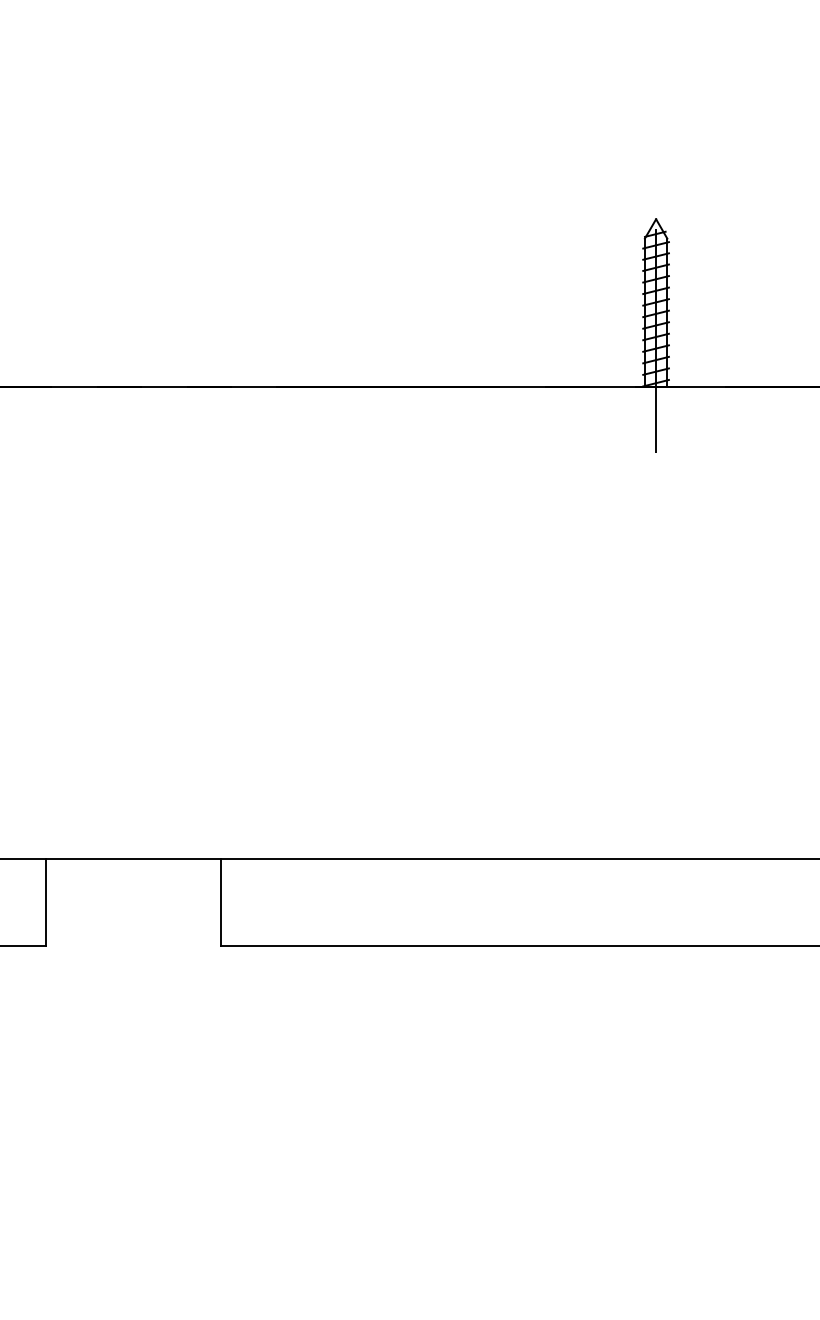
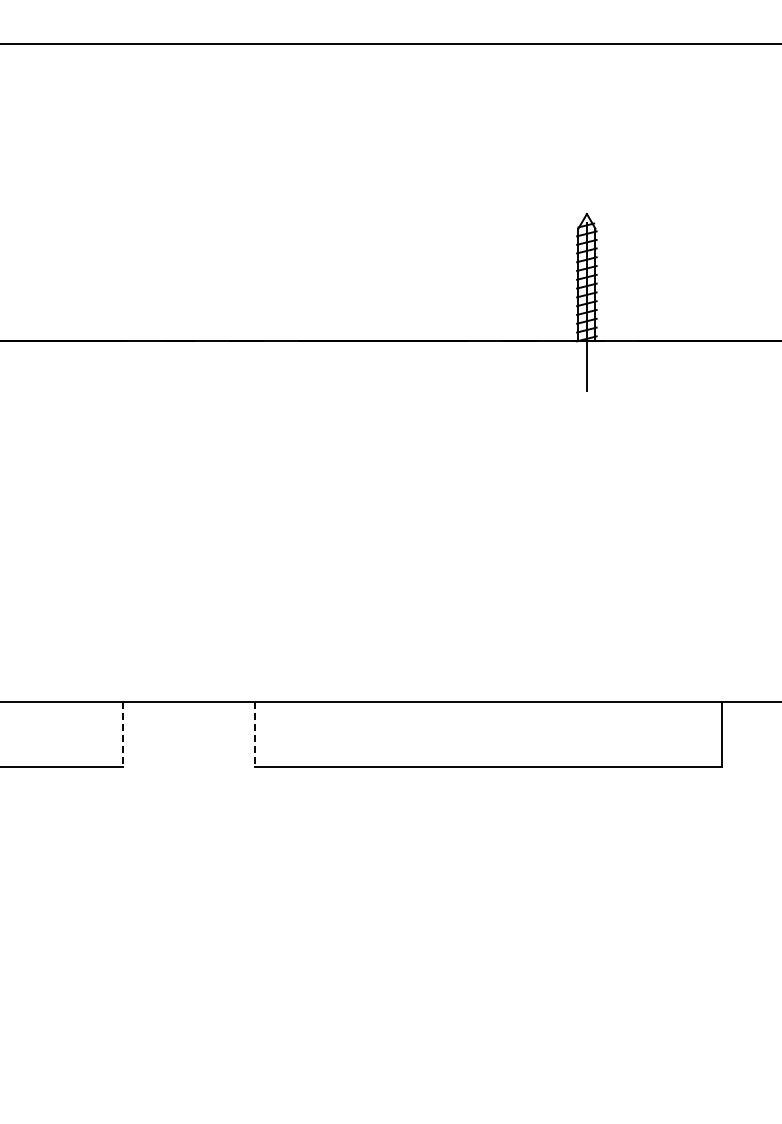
line: (46, 902) -> (122, 734), solid -> dashed
line: (220, 902) -> (255, 734), solid -> dashed

